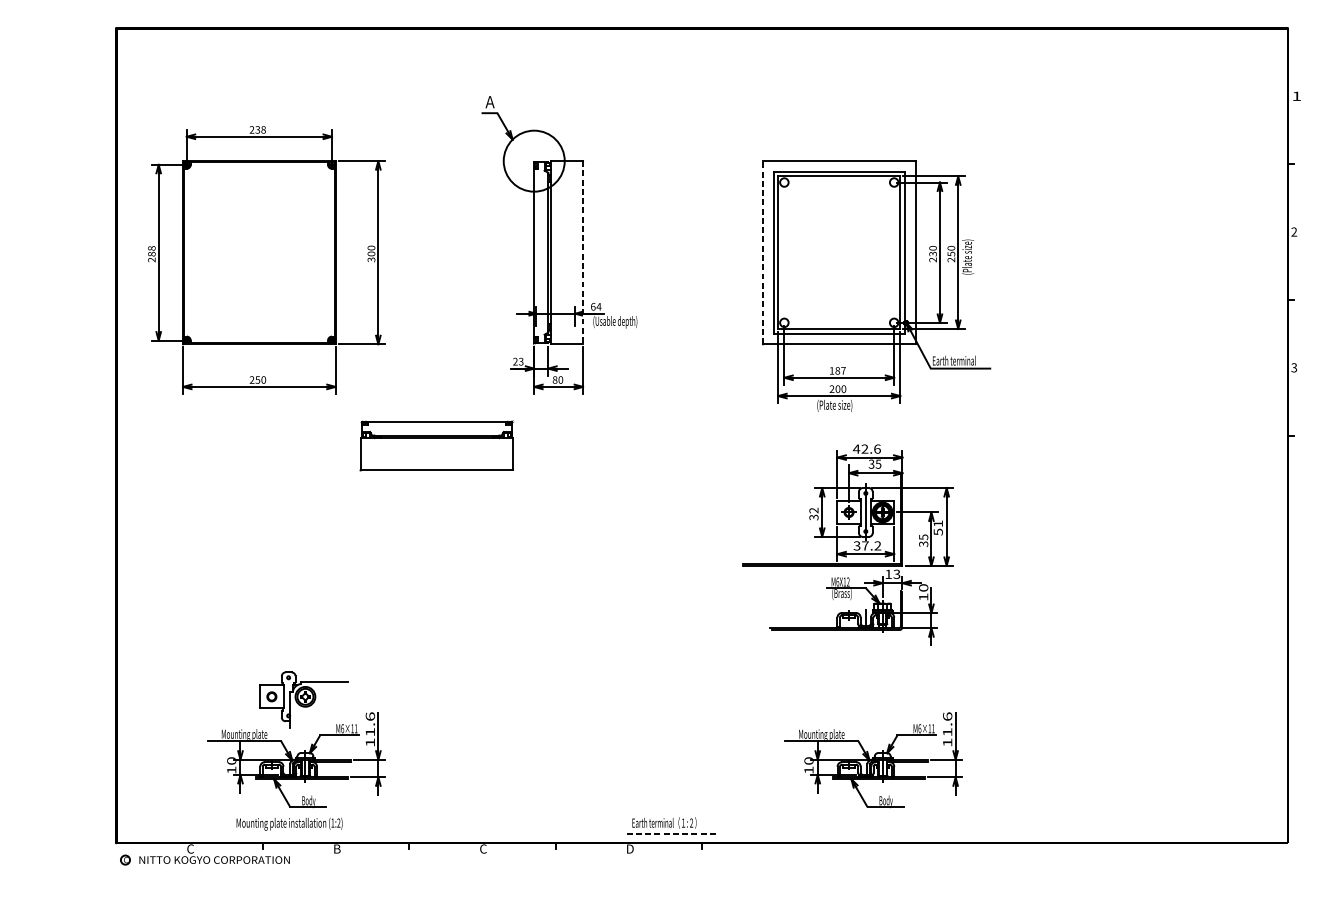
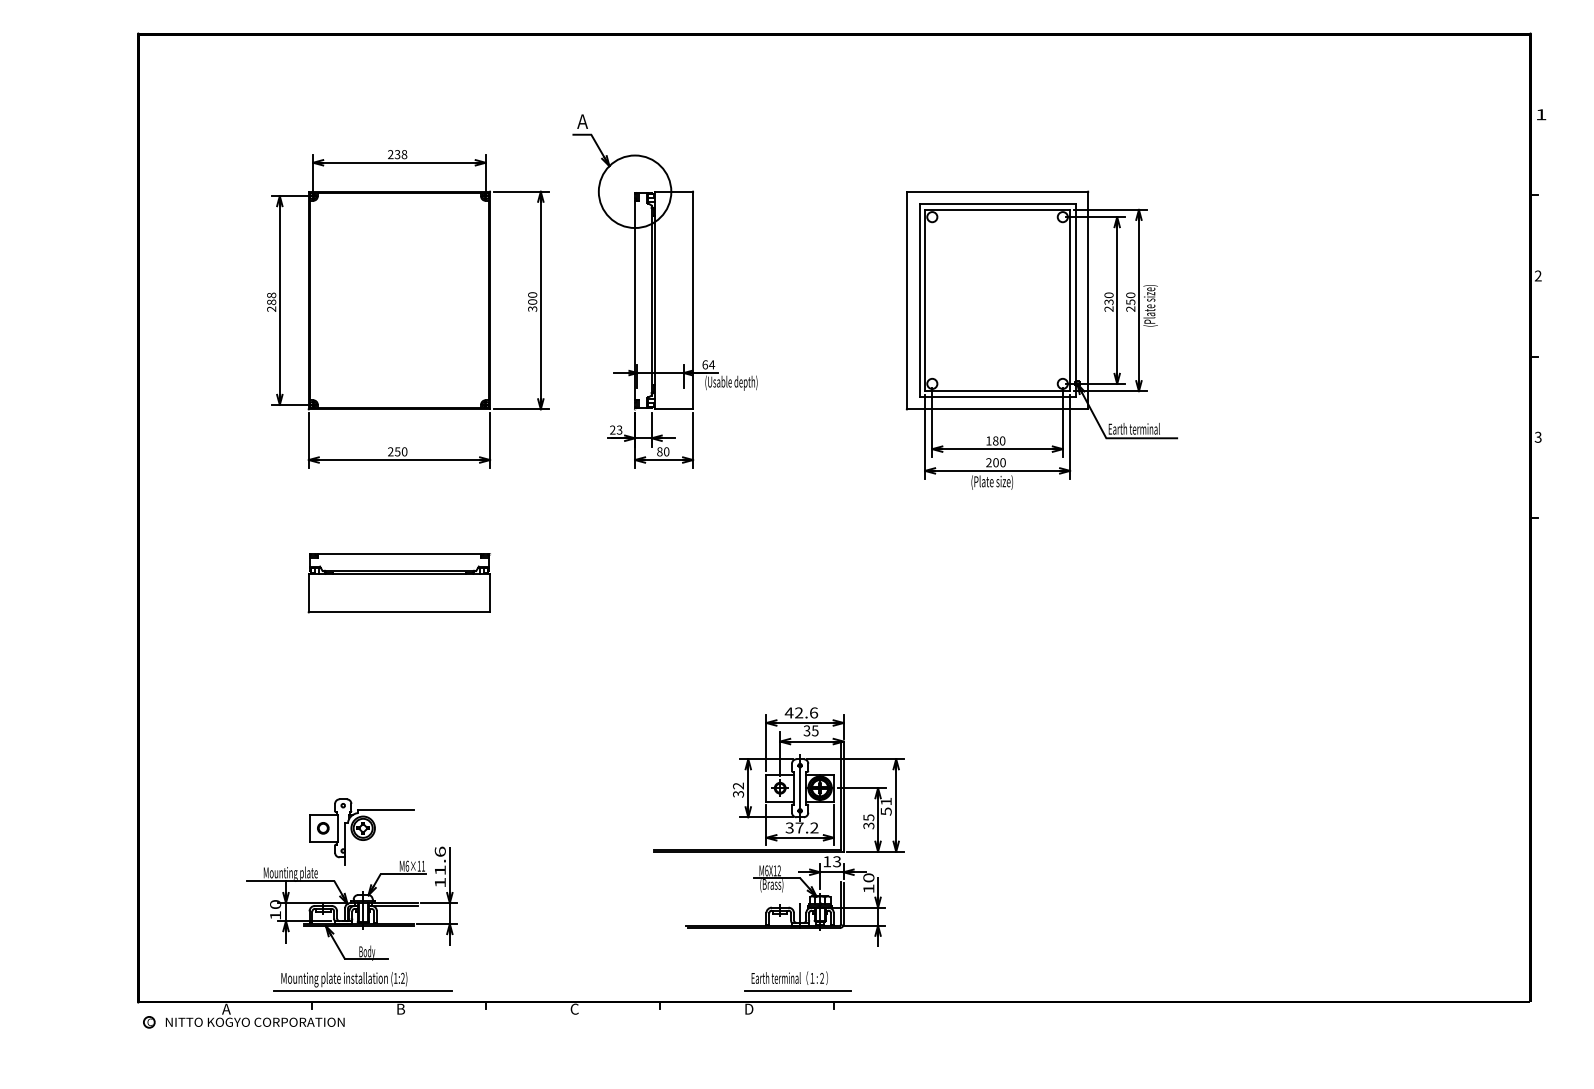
line: (583, 252) -> (693, 300), dashed -> solid
line: (762, 252) -> (906, 300), dashed -> solid
part: (267, 260) -> (408, 309), moved
text: (843, 370) -> (1002, 440), 187 -> 180
part: (436, 446) -> (398, 583), moved
part: (846, 551) -> (777, 834), moved
part: (872, 760) -> (1037, 903), removed
line: (305, 833) -> (363, 990), added
line: (671, 833) -> (798, 990), dashed -> solid
text: (190, 848) -> (226, 1008), C -> A

